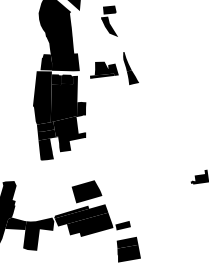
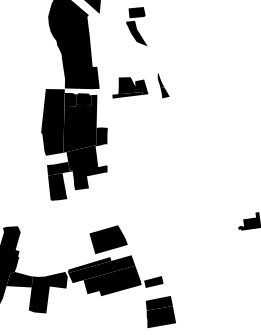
fill: (46, 62) -> (58, 78), removed
part: (130, 68) -> (162, 85), size x0.6
fill: (45, 126) -> (56, 158), removed

